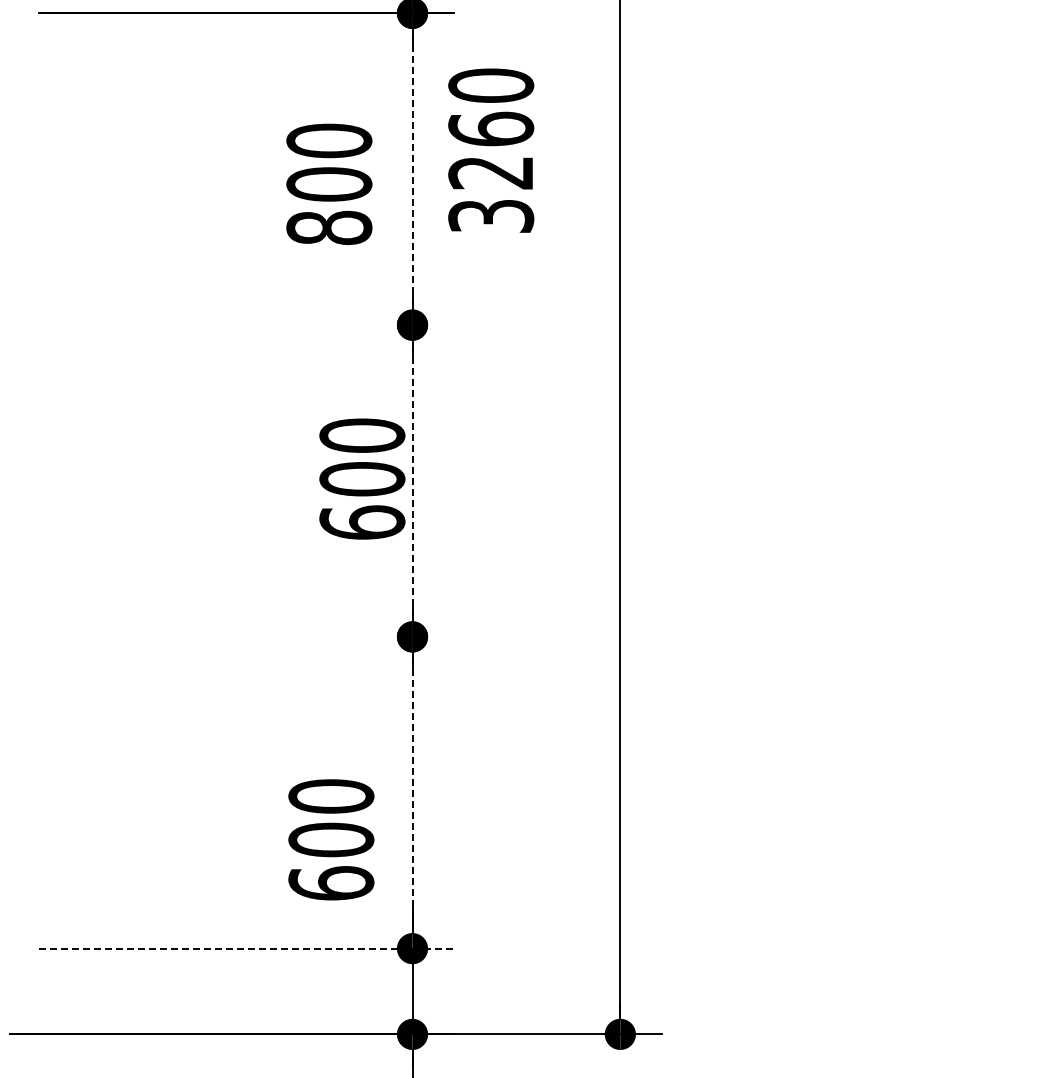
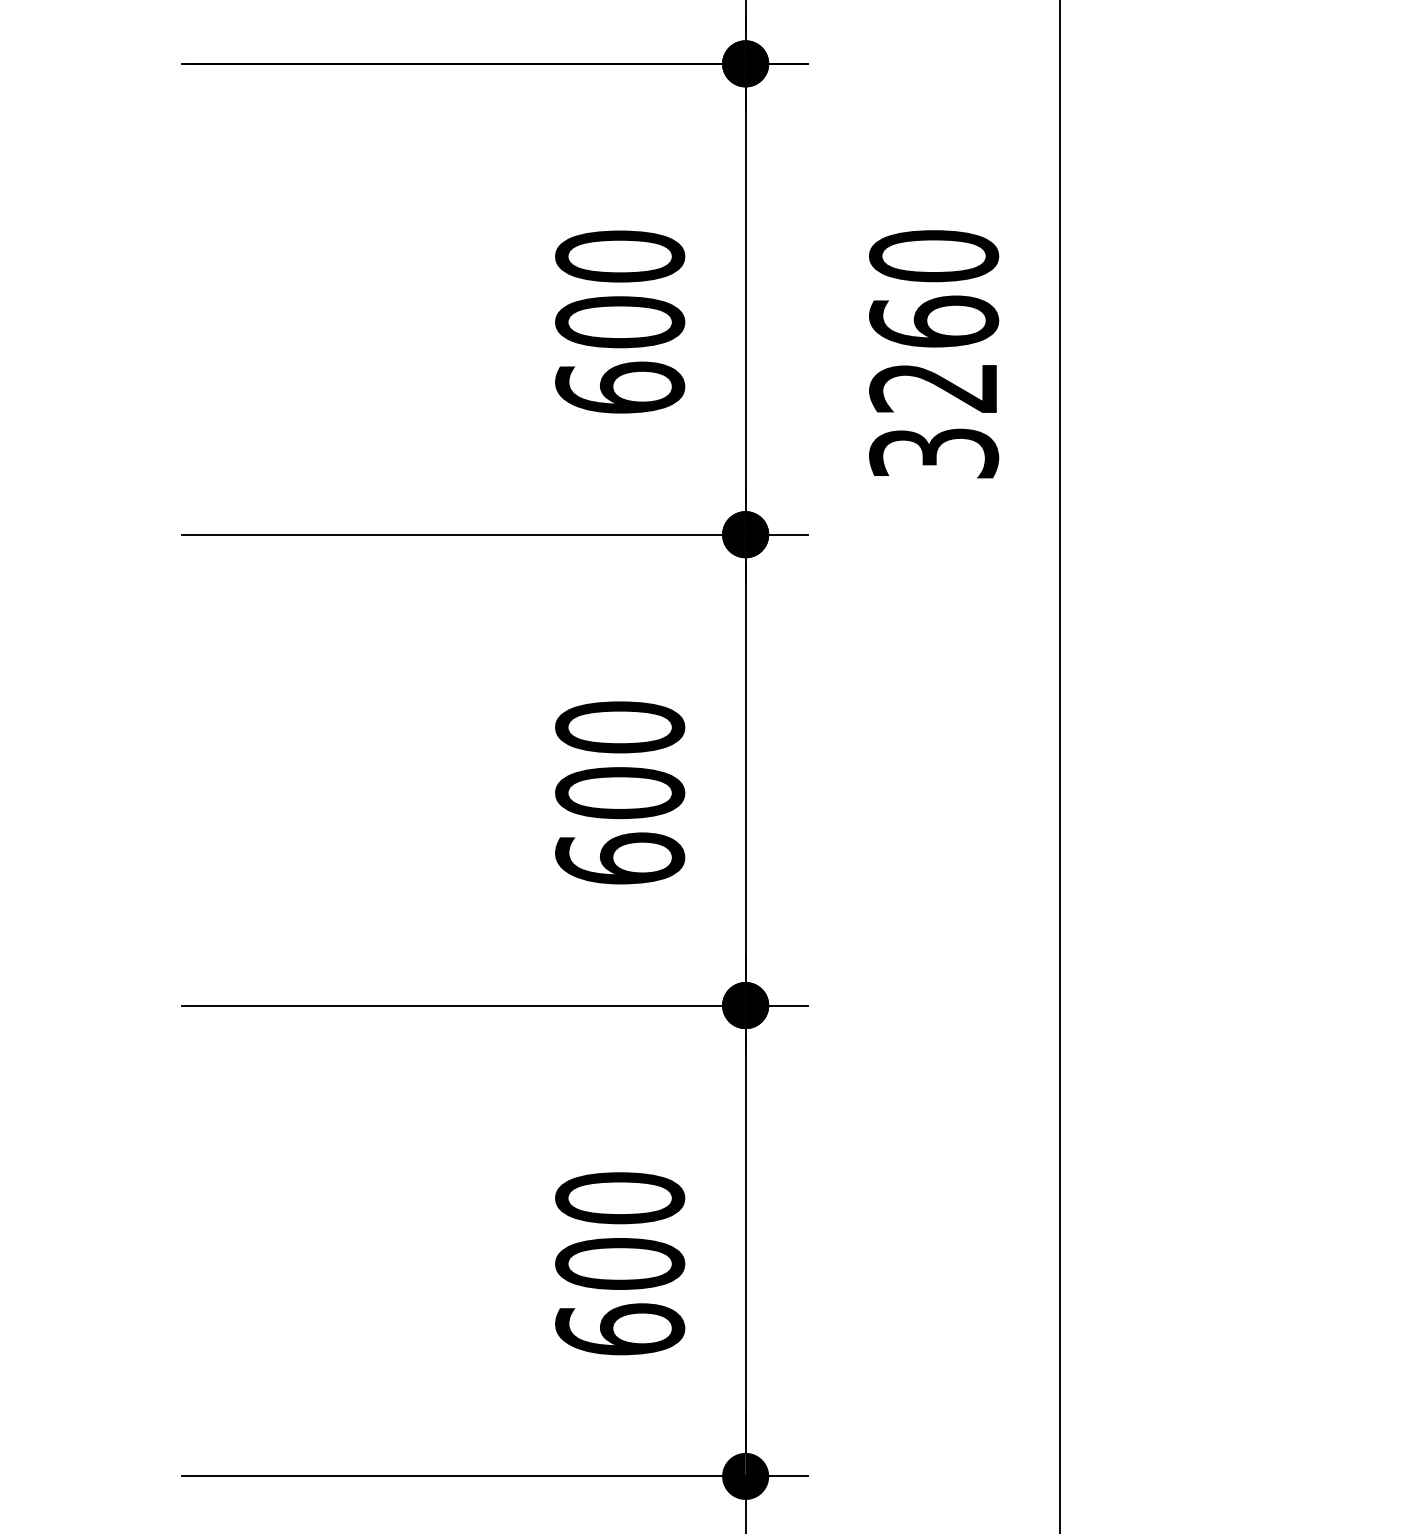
text: (491, 150) -> (934, 354), moved
line: (412, 169) -> (745, 299), dashed -> solid
text: (329, 227) -> (620, 387), 800 -> 600
line: (246, 325) -> (494, 535), added
text: (362, 478) -> (620, 792), moved
line: (412, 481) -> (745, 770), dashed -> solid
line: (246, 636) -> (494, 1004), added
line: (412, 793) -> (745, 1242), dashed -> solid
text: (331, 839) -> (620, 1263), moved
line: (247, 948) -> (496, 1476), dashed -> solid

